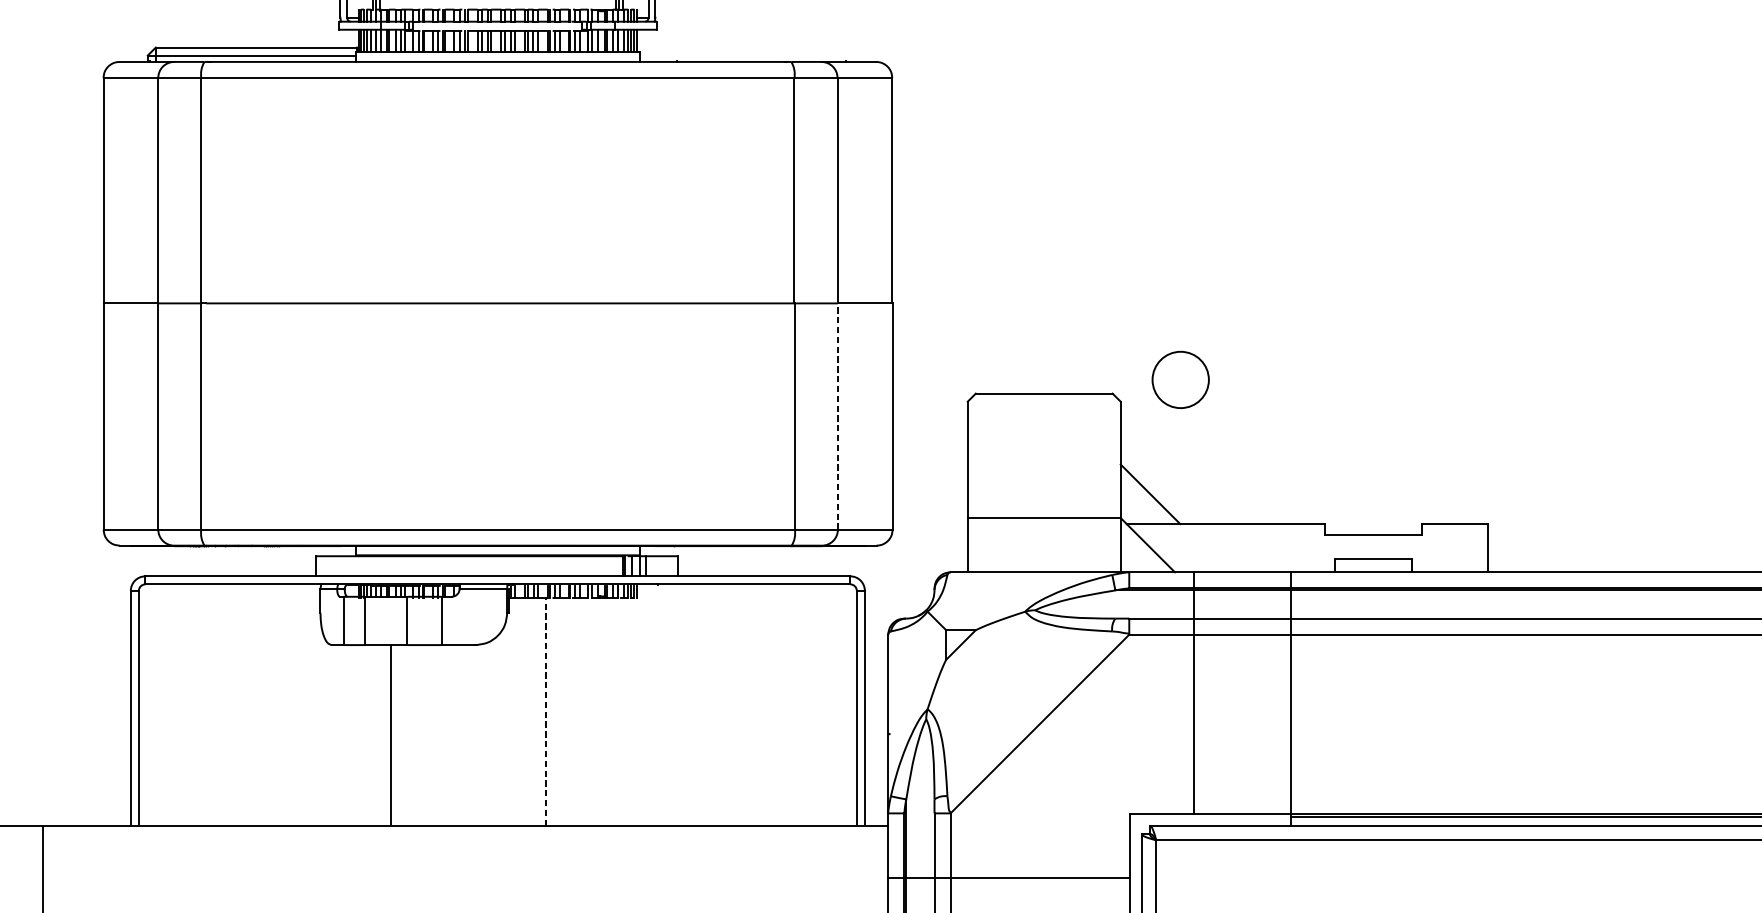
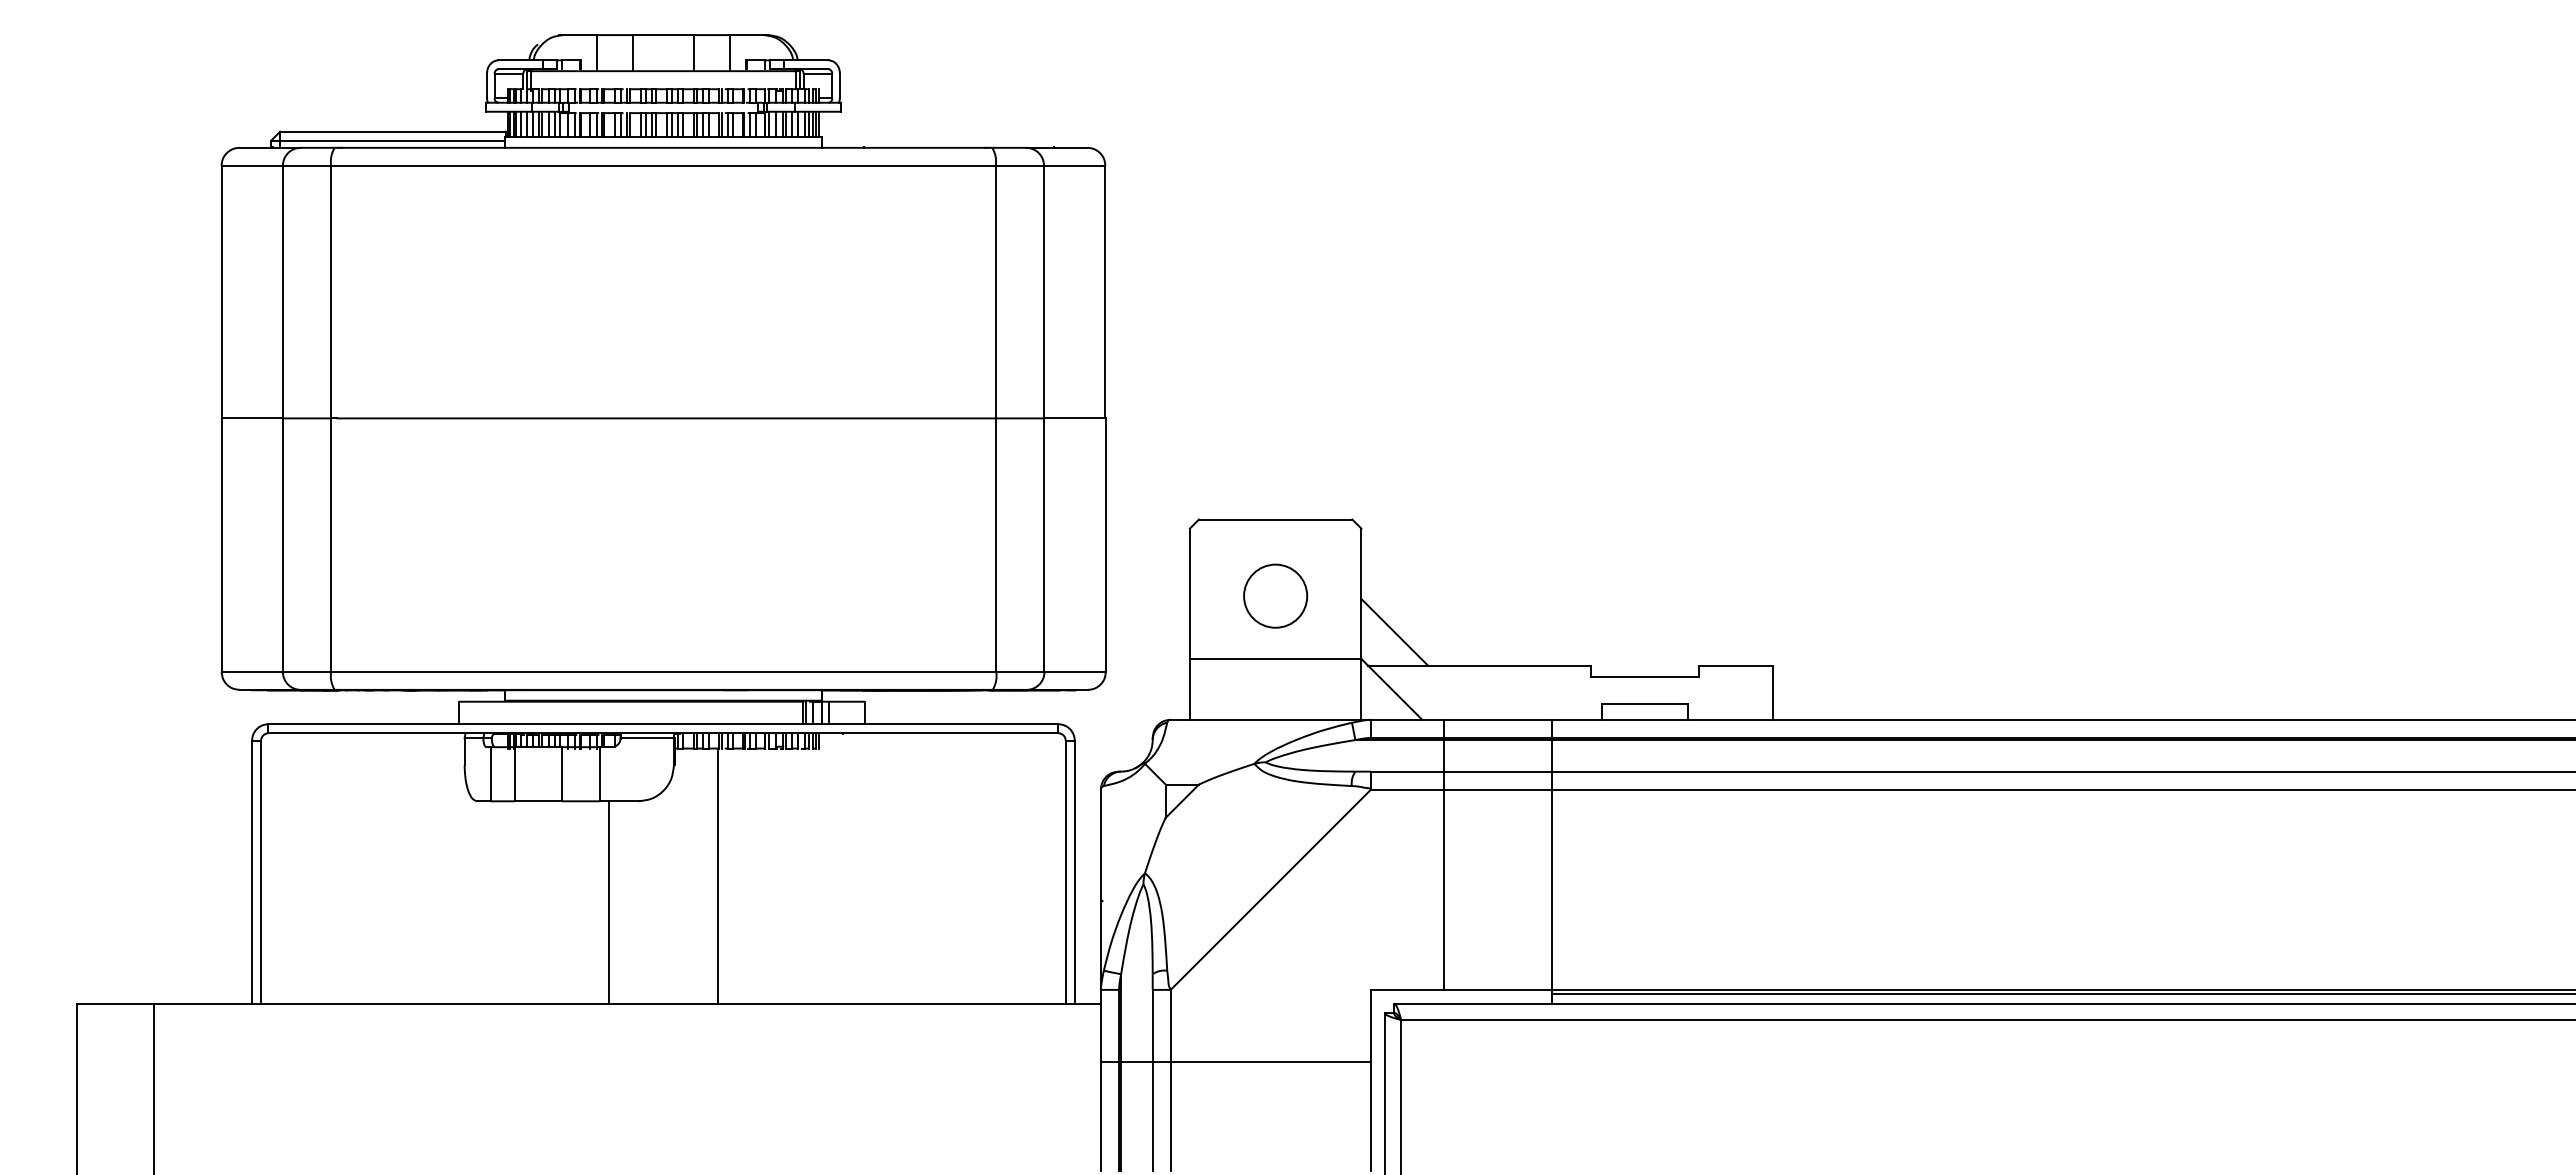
circle: (1180, 379) -> (1275, 595), moved
line: (837, 416) -> (1044, 545), dashed -> solid
line: (546, 712) -> (717, 876), dashed -> solid
line: (390, 735) -> (609, 902), moved

